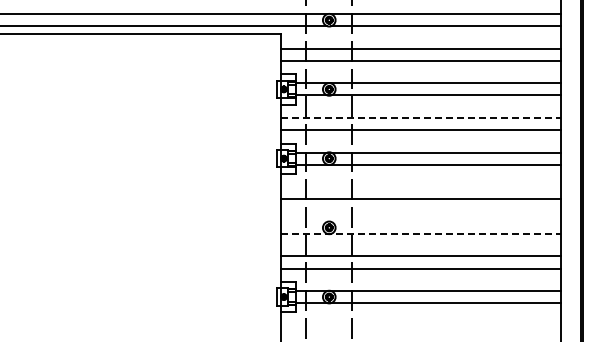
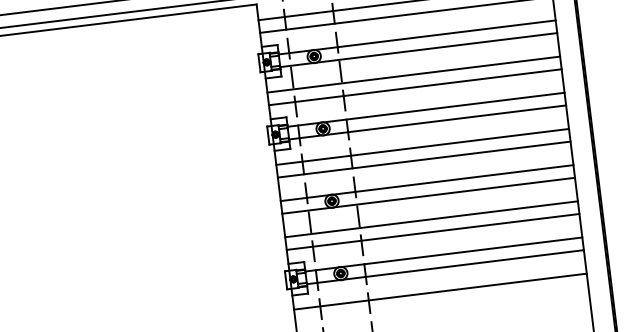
line: (421, 117) -> (414, 74), dashed -> solid
line: (421, 187) -> (423, 147), added
line: (421, 221) -> (427, 182), added
line: (421, 233) -> (429, 195), dashed -> solid
line: (421, 325) -> (440, 291), added

